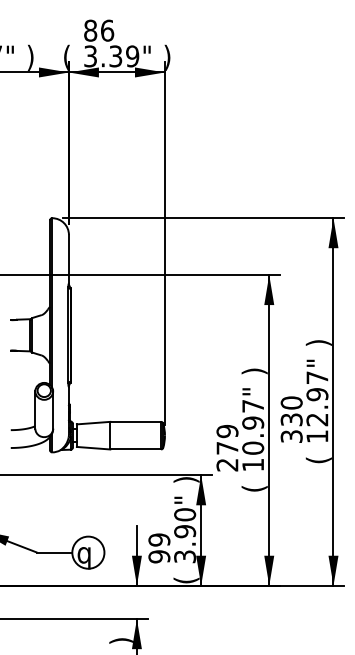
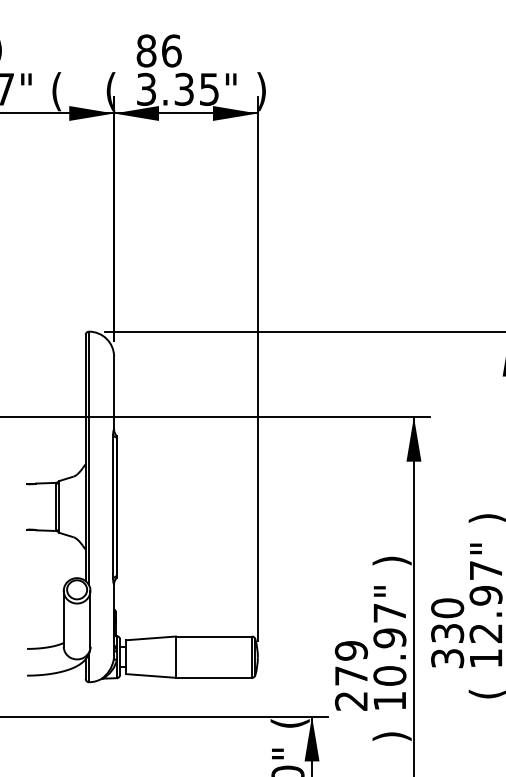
text: (132, 56) -> (209, 89), 3.39" -> 3.35"
text: (30, 57) -> (56, 91), ) -> (
text: (186, 479) -> (290, 722), ) -> (
text: (254, 488) -> (391, 736), ( -> )

